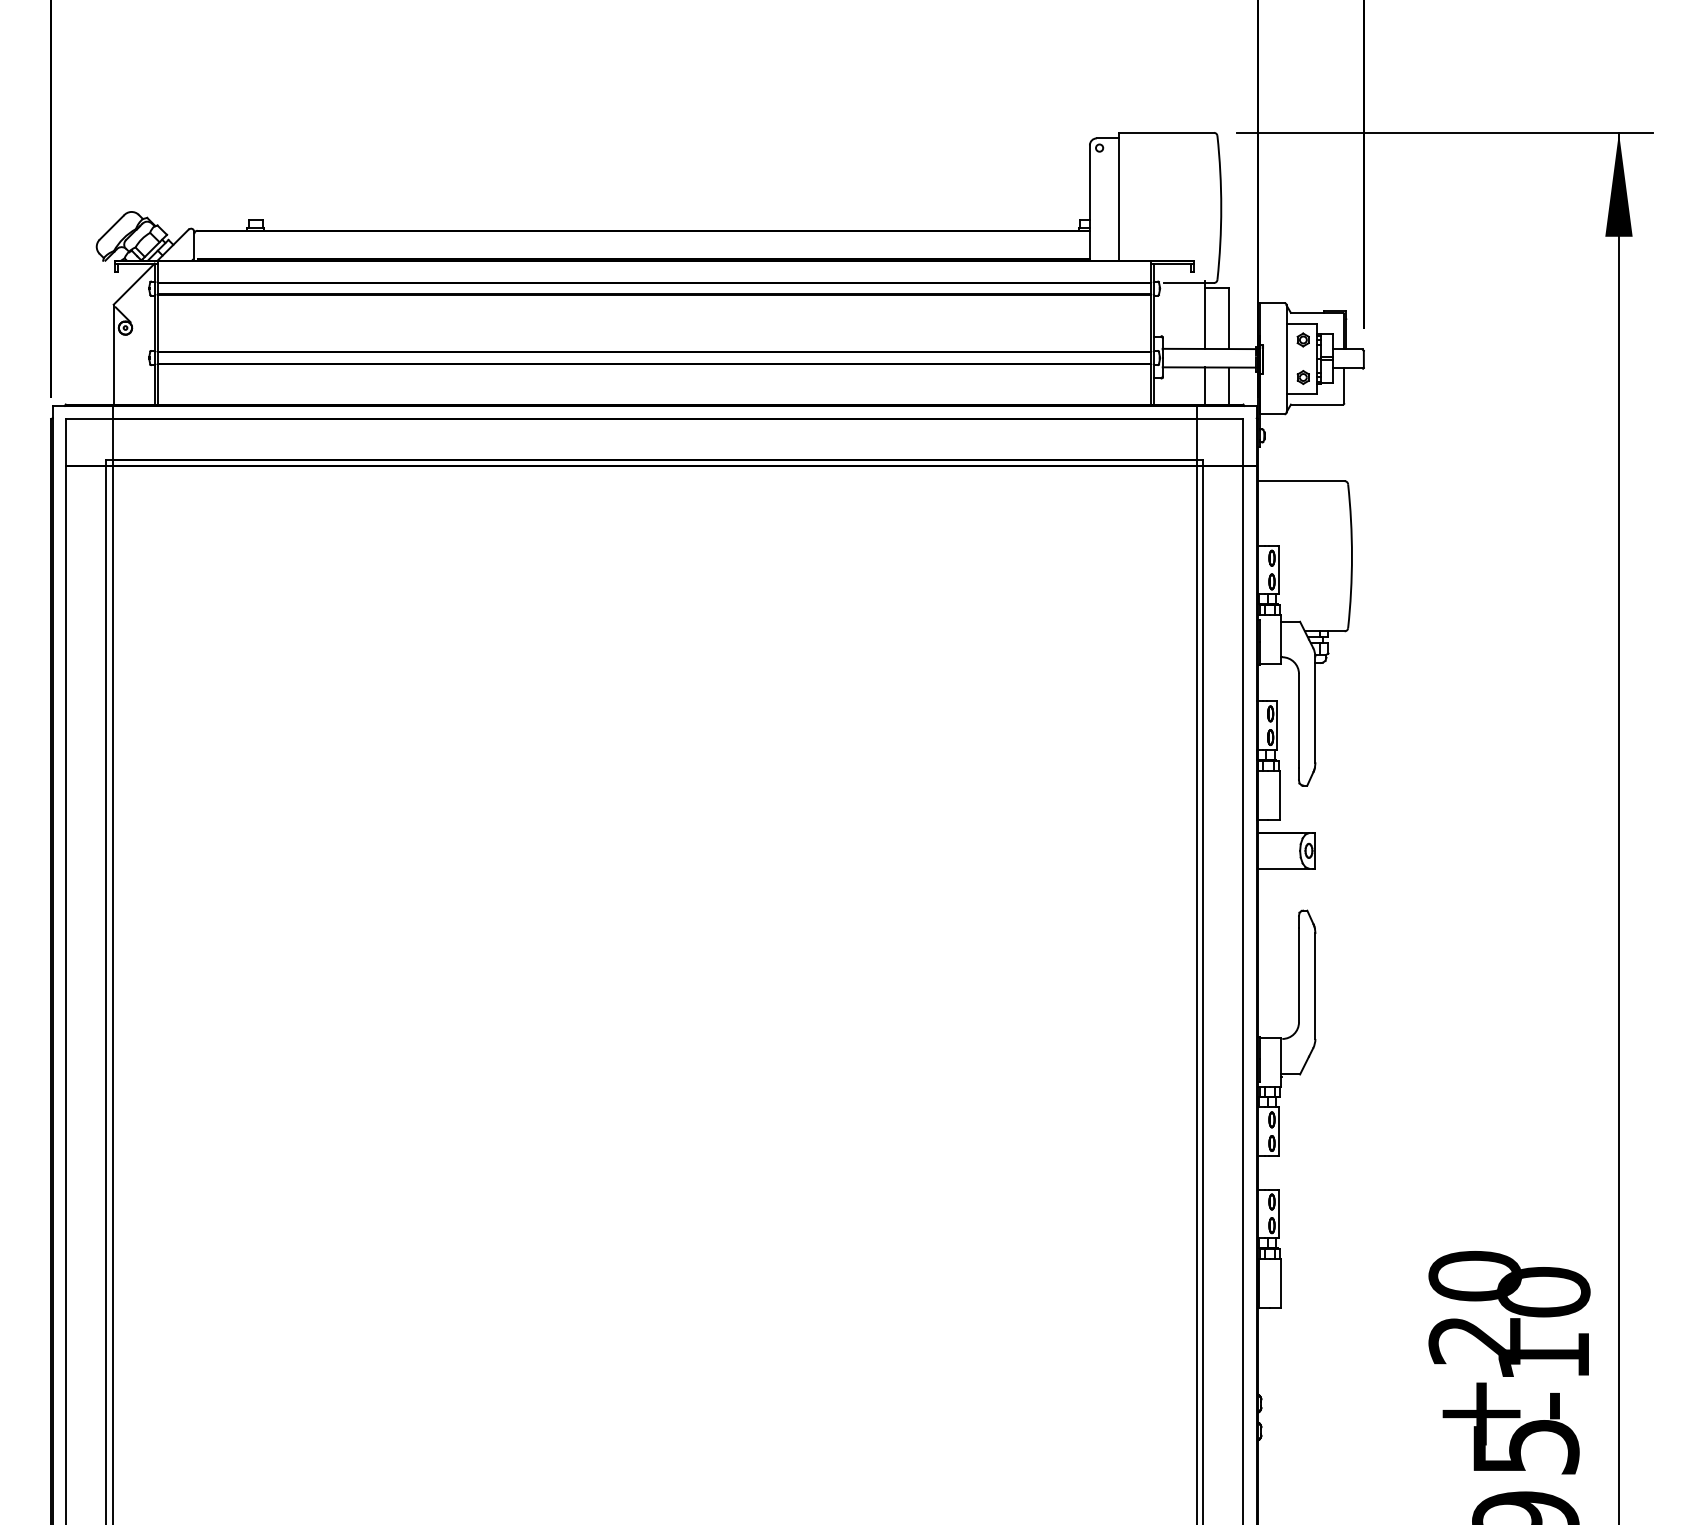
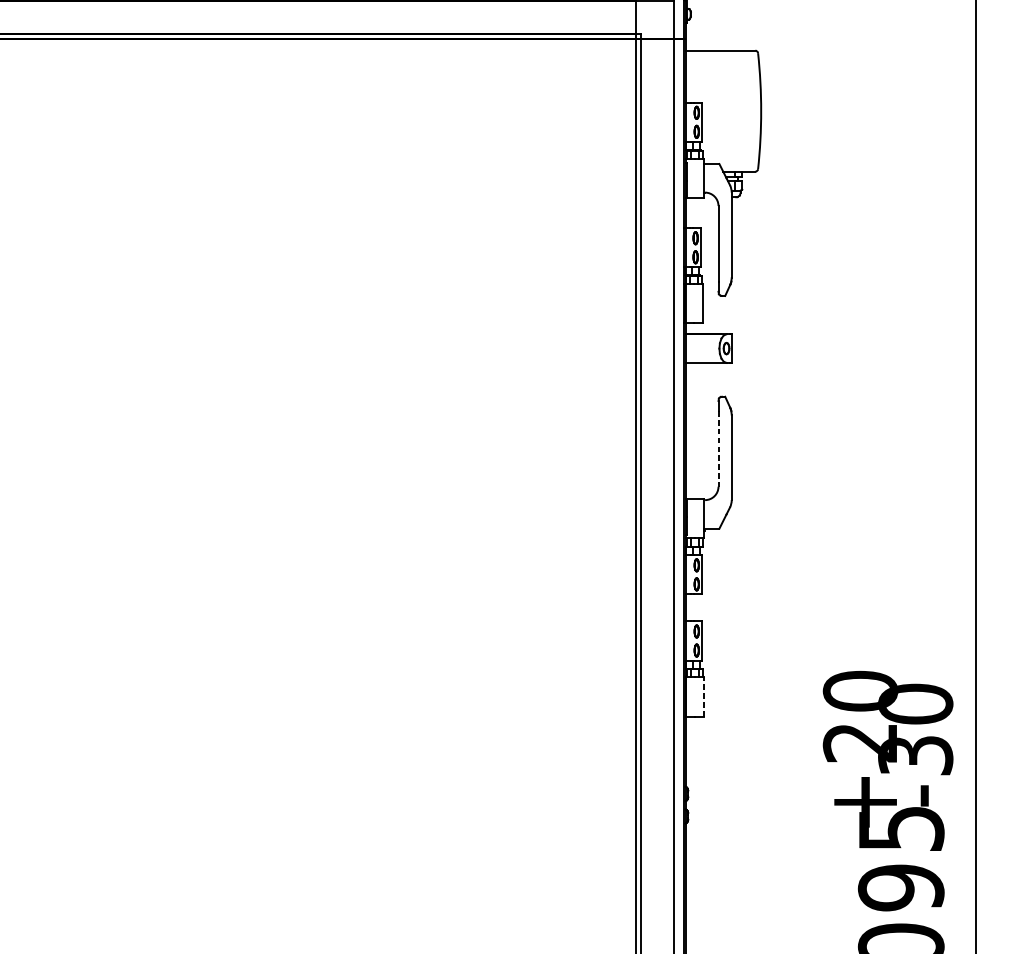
line: (1299, 975) -> (718, 448), solid -> dashed
line: (1280, 1282) -> (703, 696), solid -> dashed
text: (1543, 1356) -> (915, 755), -10 -> -30

